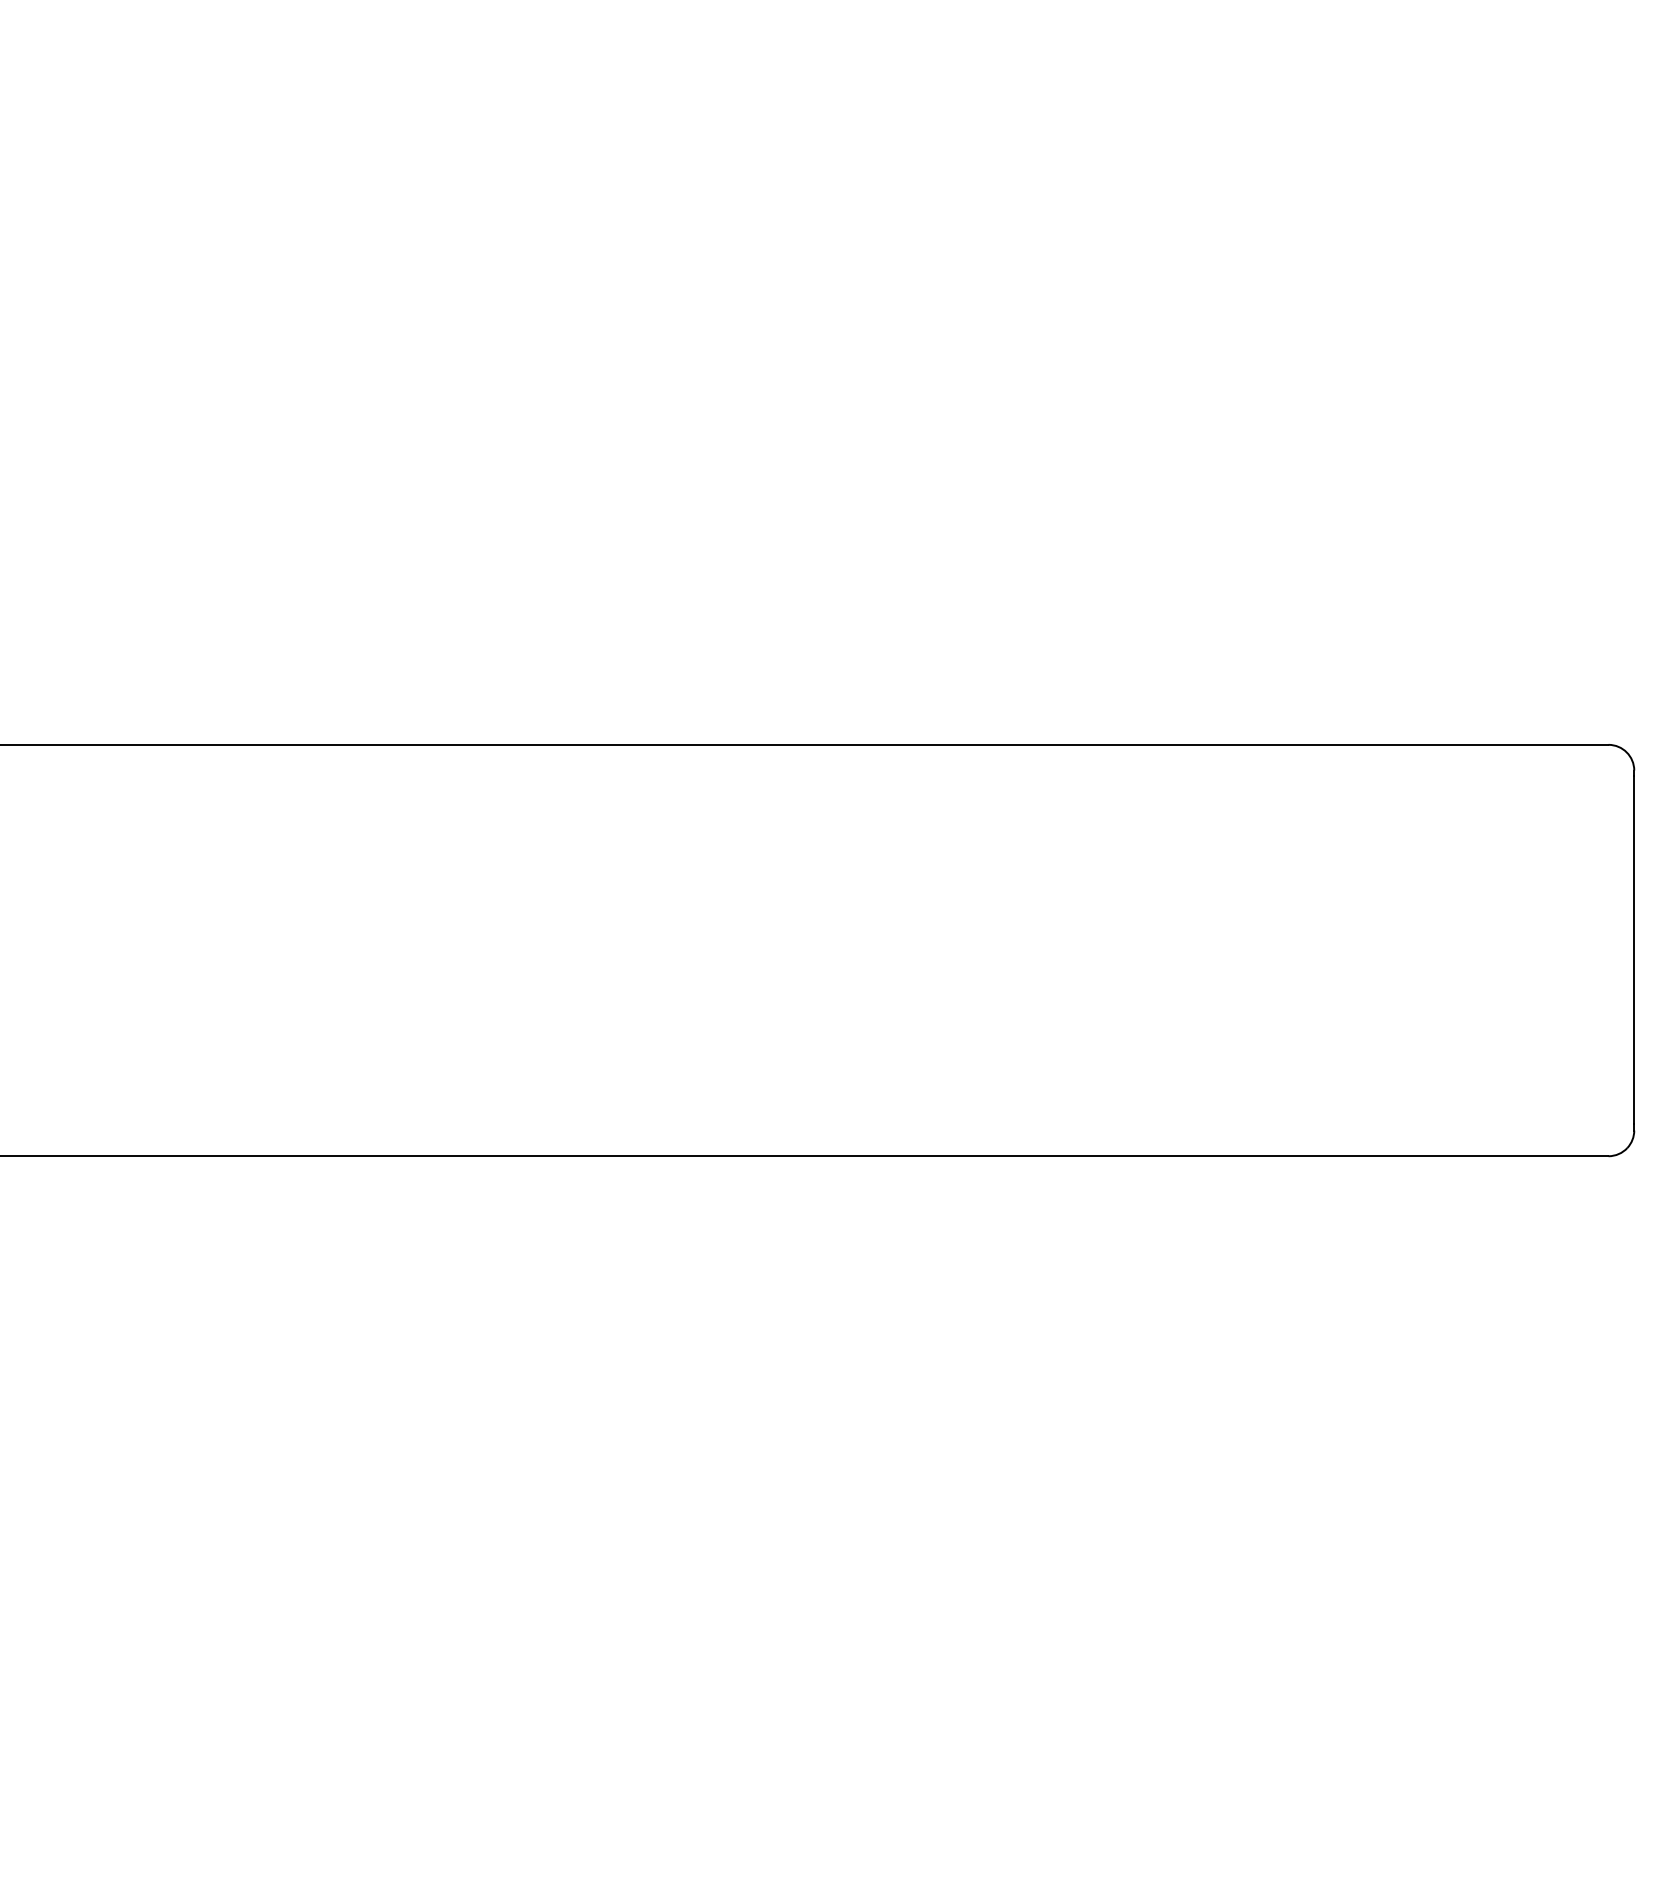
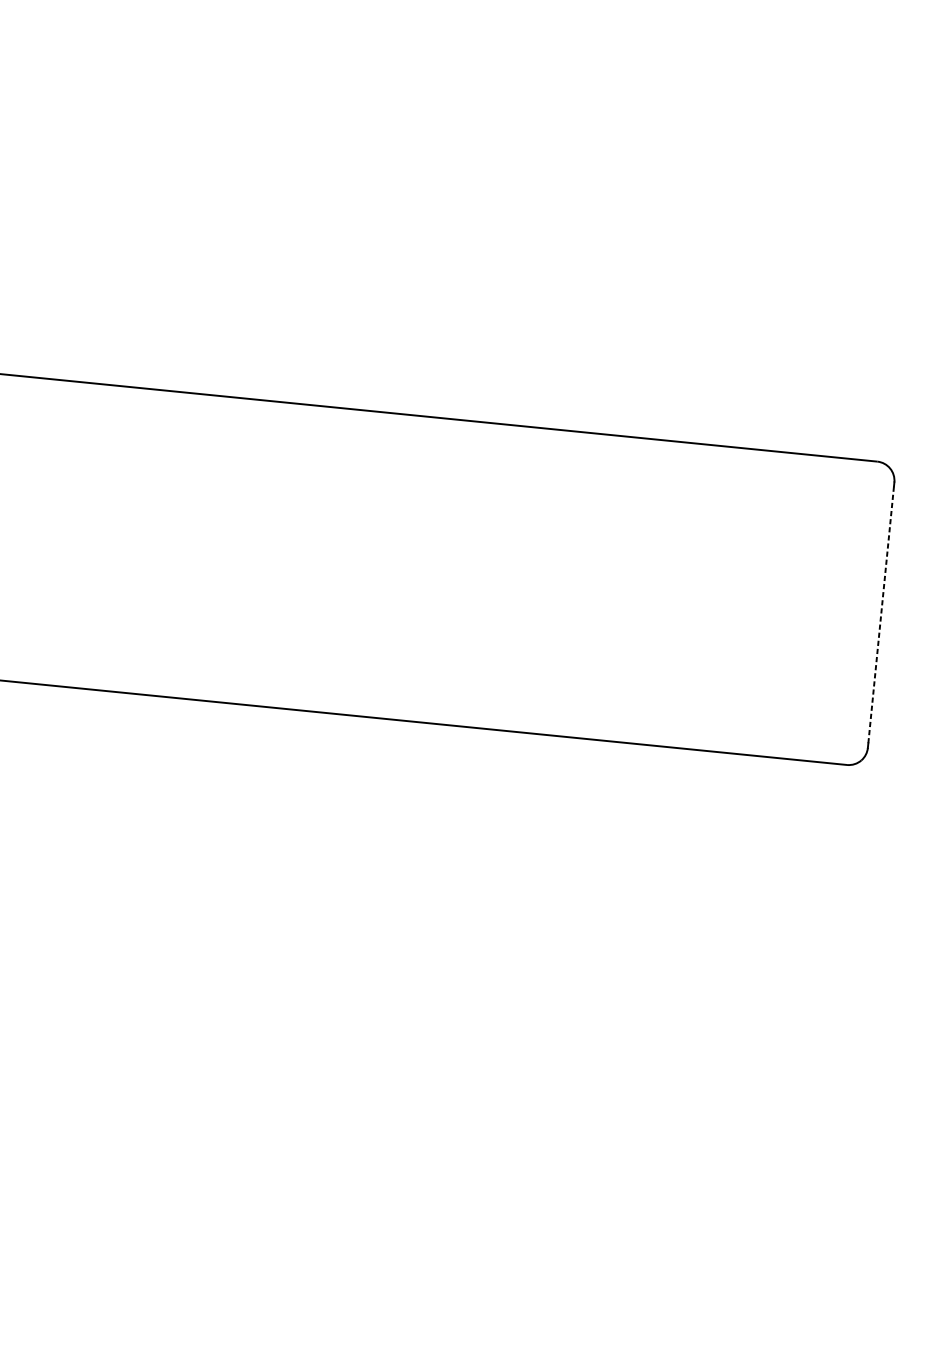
line: (1634, 949) -> (881, 614), solid -> dashed

